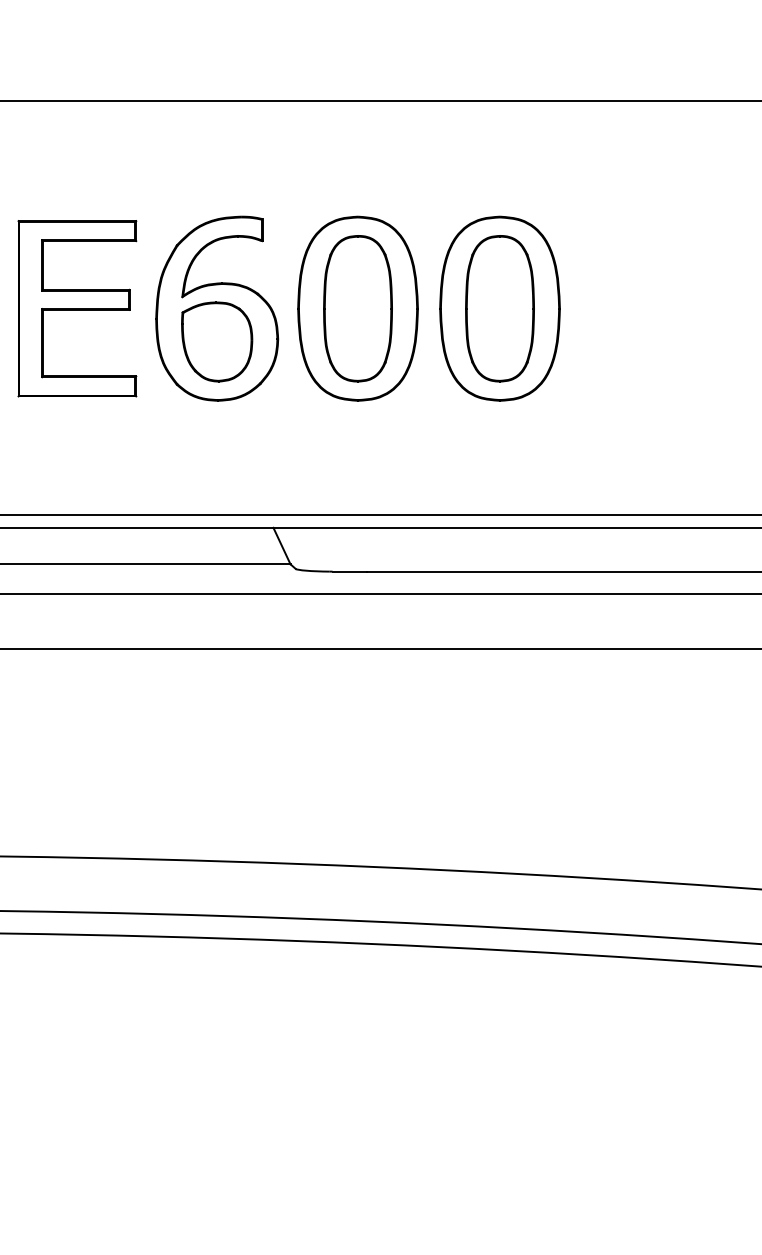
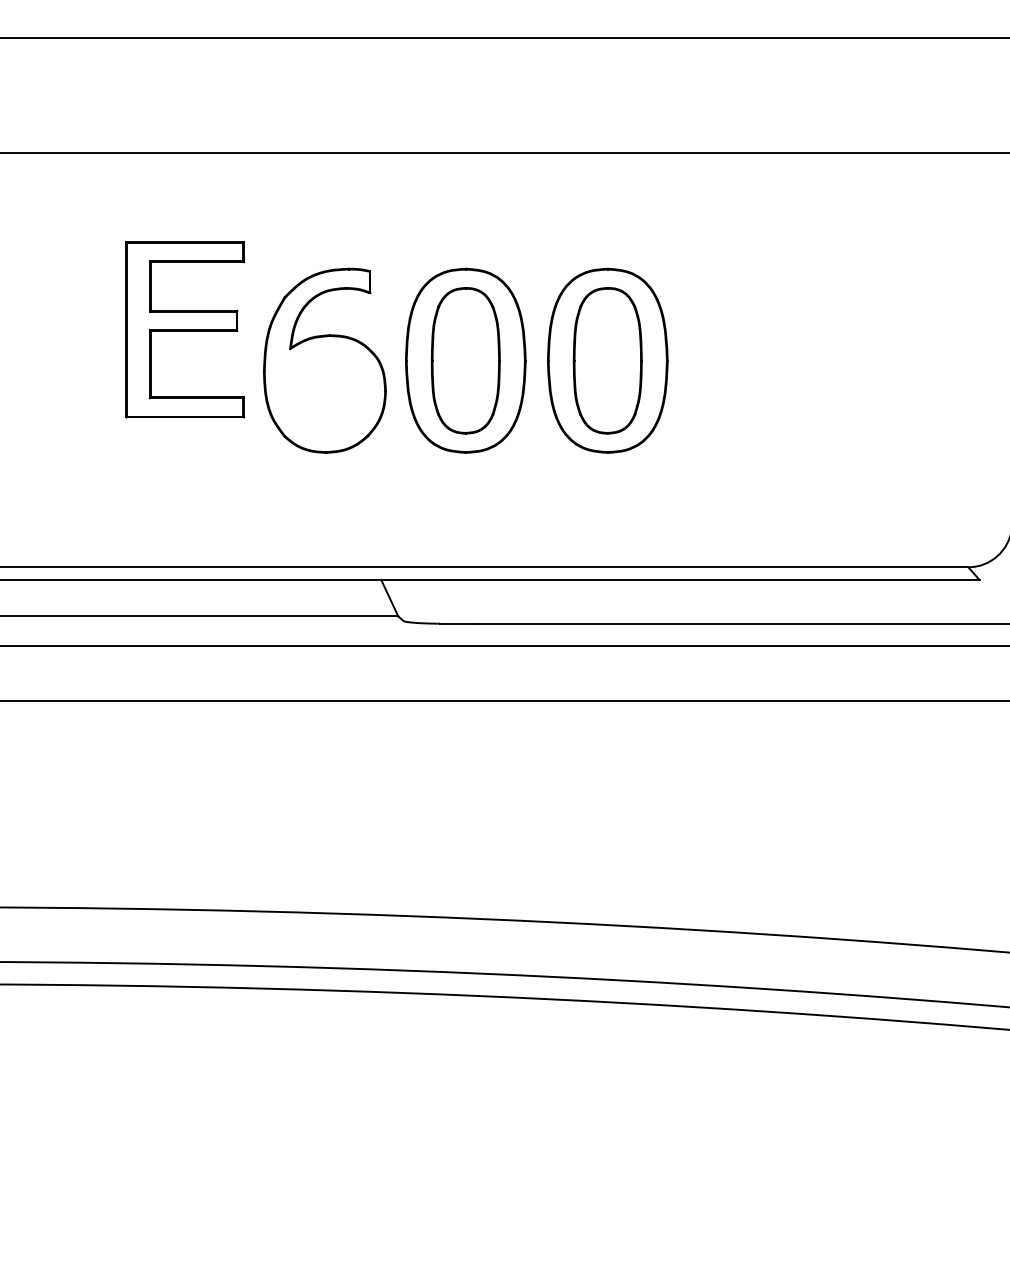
part: (77, 308) -> (185, 329), moved
part: (216, 341) -> (324, 393), removed

